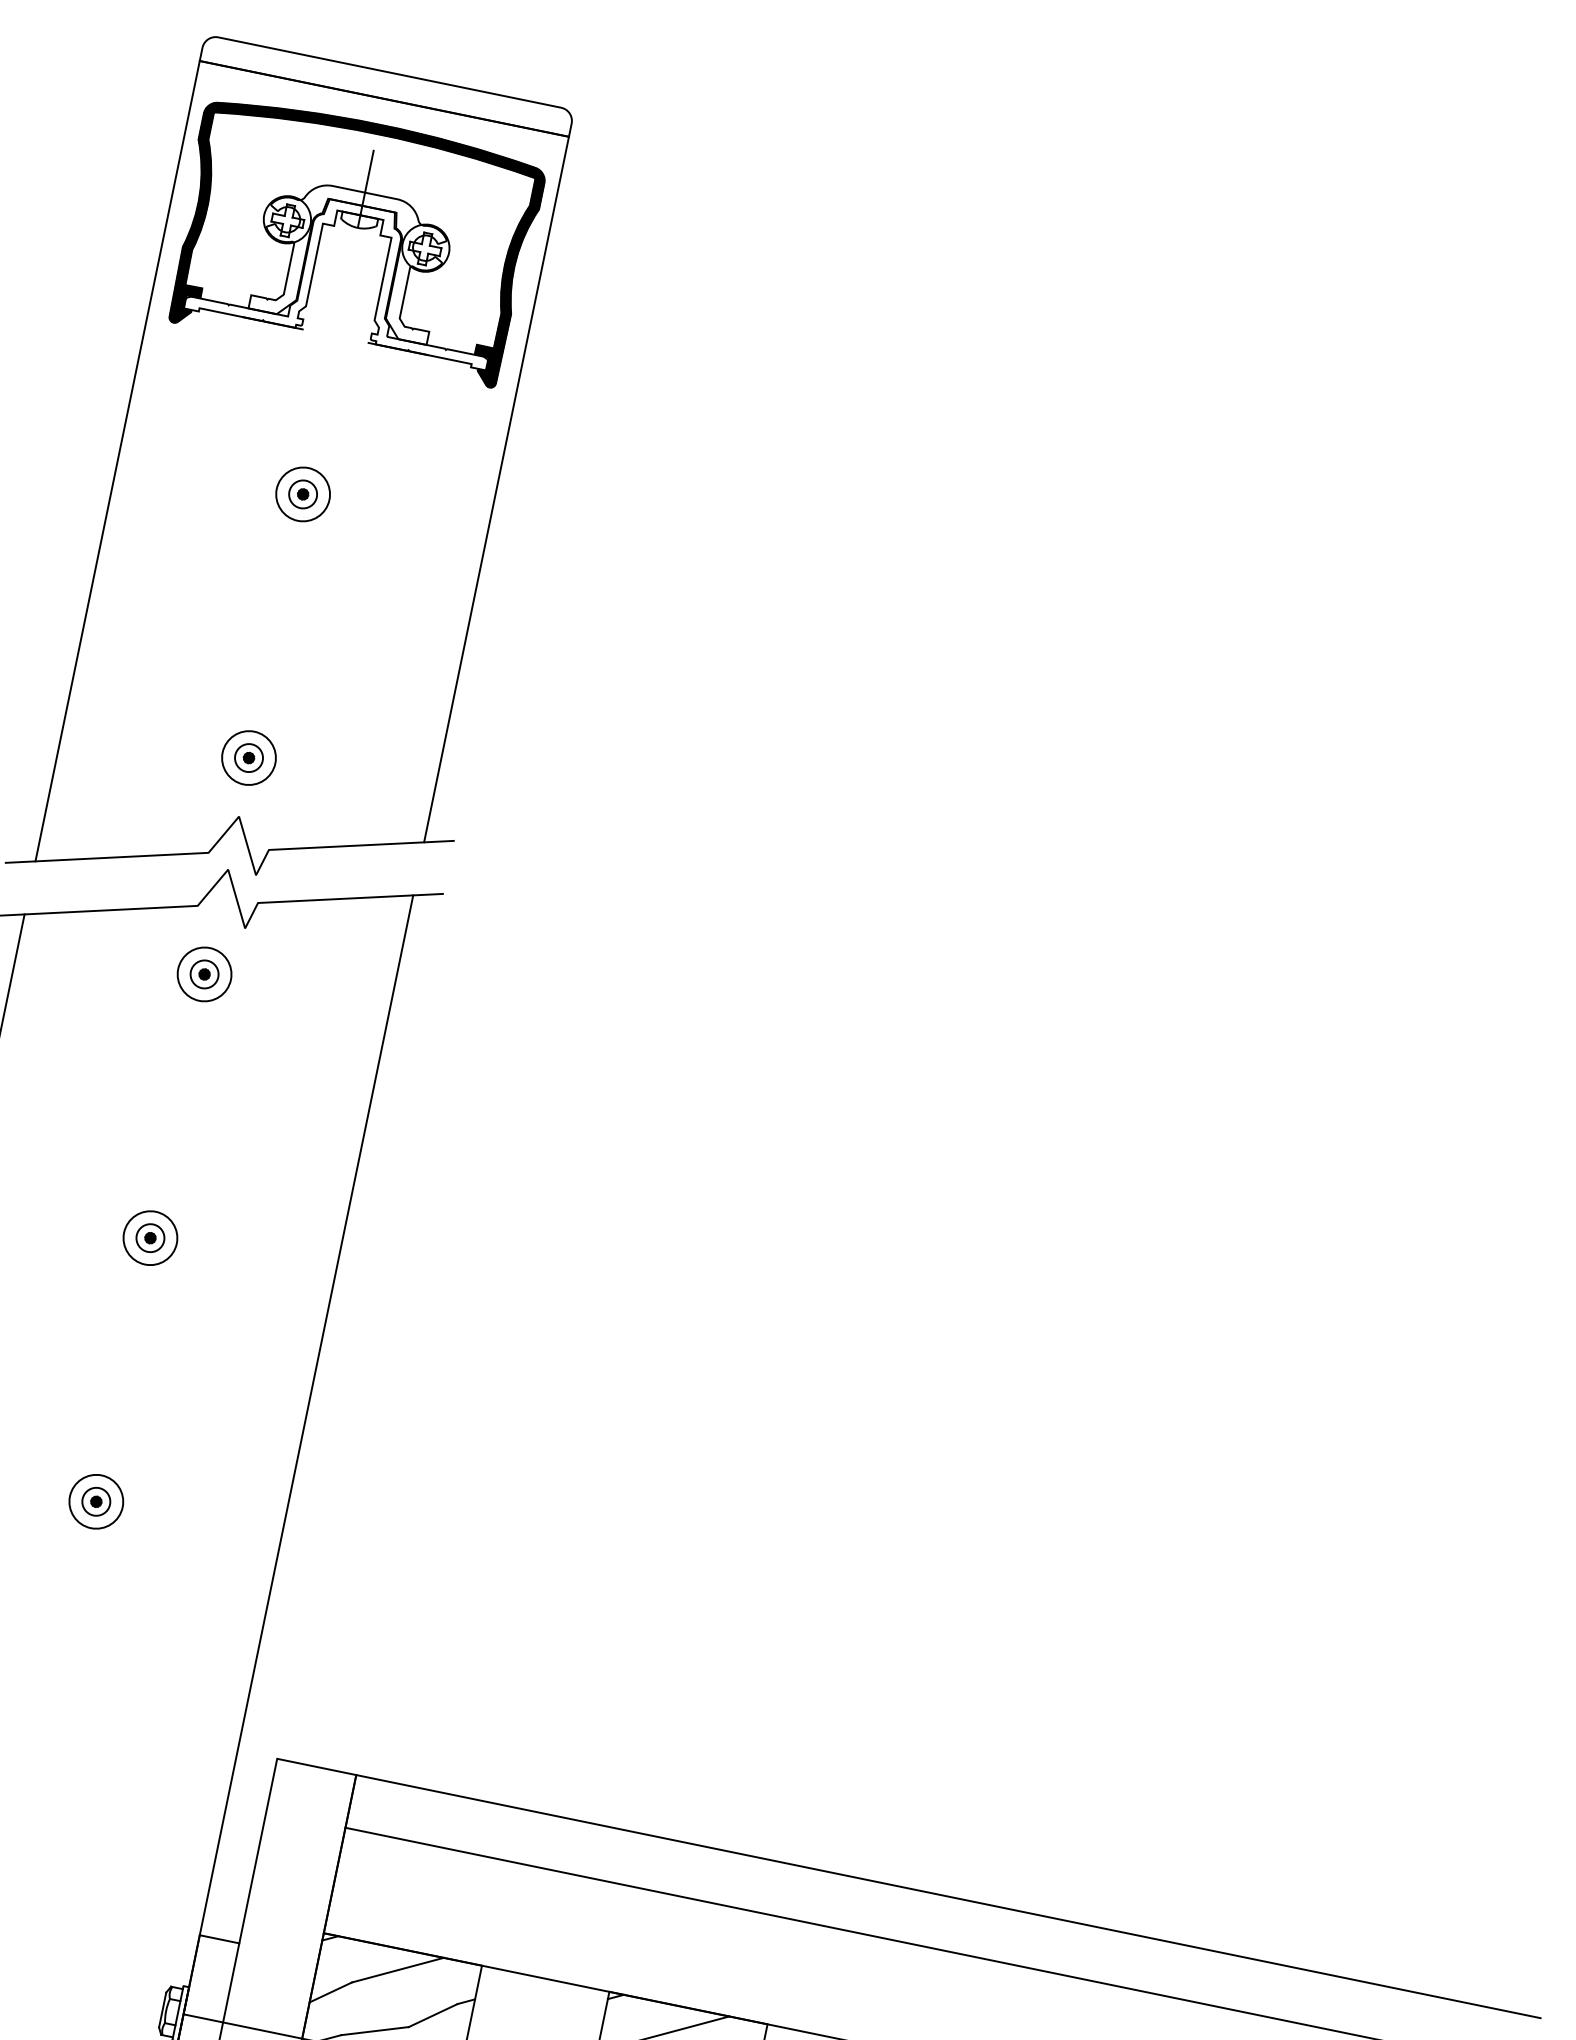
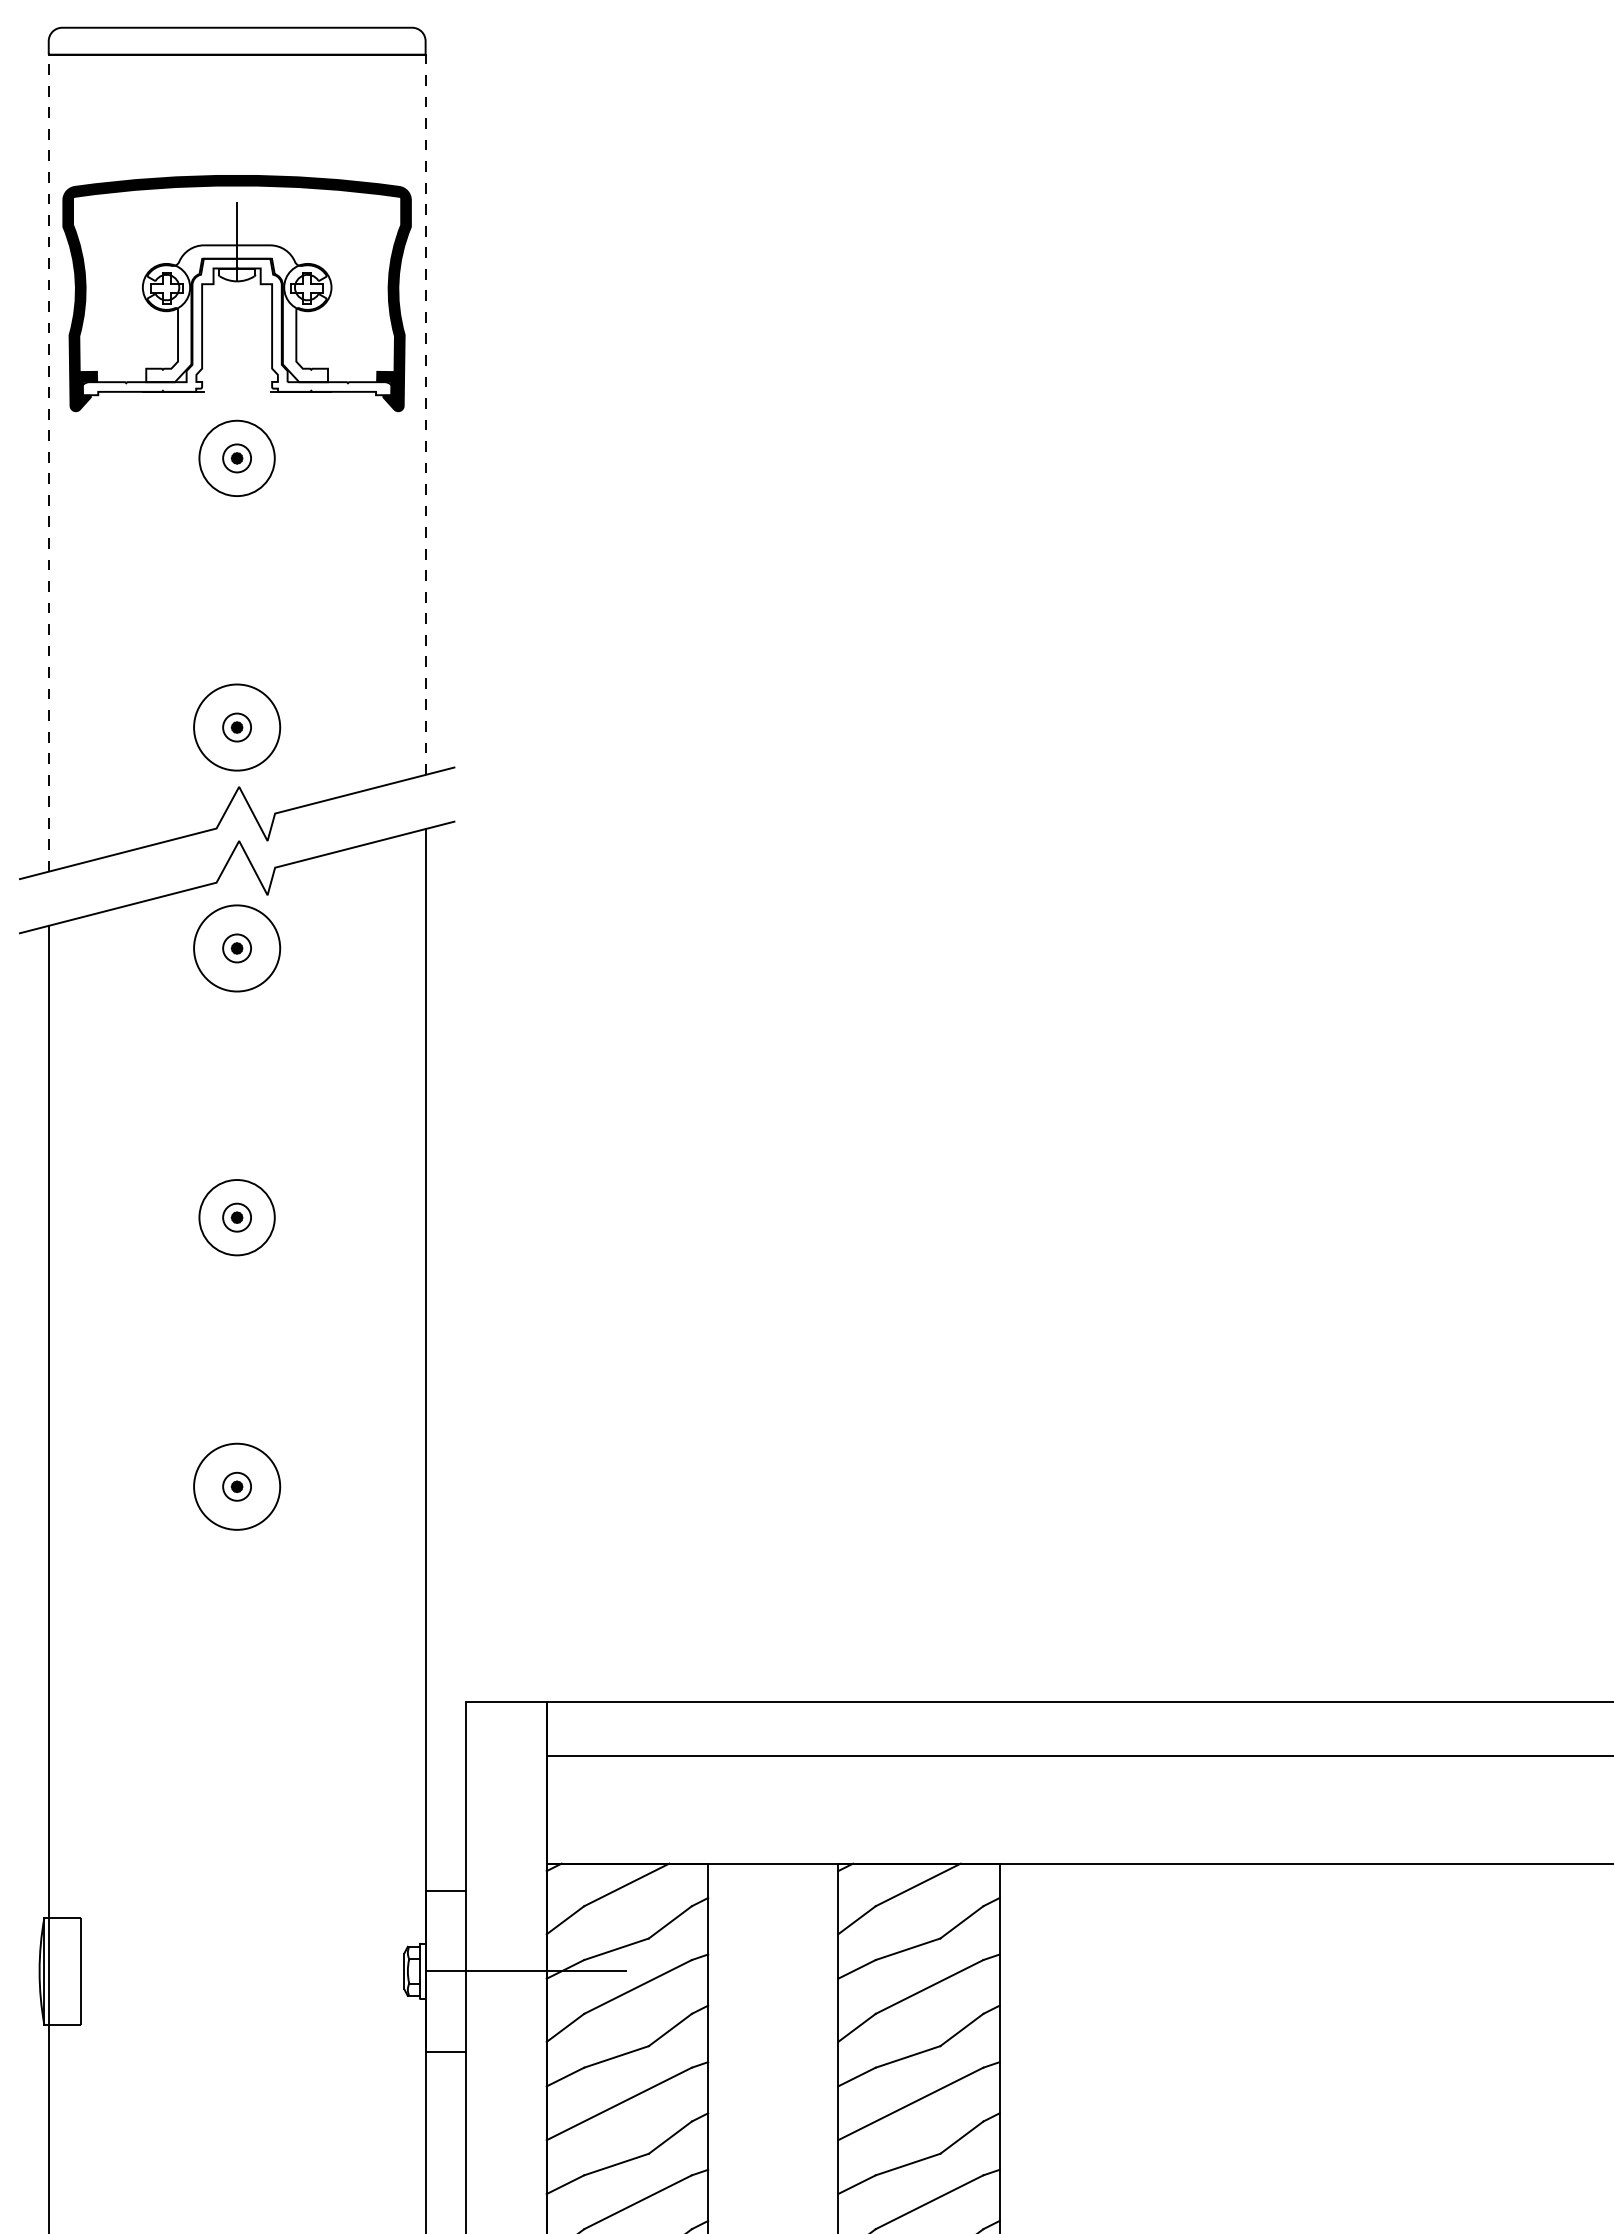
part: (356, 228) -> (236, 282), moved
line: (117, 461) -> (48, 463), solid -> dashed
line: (496, 489) -> (425, 414), solid -> dashed
circle: (303, 494) -> (237, 458), size x1.4
circle: (249, 758) -> (237, 727), size x1.6
circle: (204, 974) -> (237, 948), size x1.6
circle: (150, 1238) -> (237, 1217), size x1.4
circle: (96, 1501) -> (237, 1486), size x1.6

